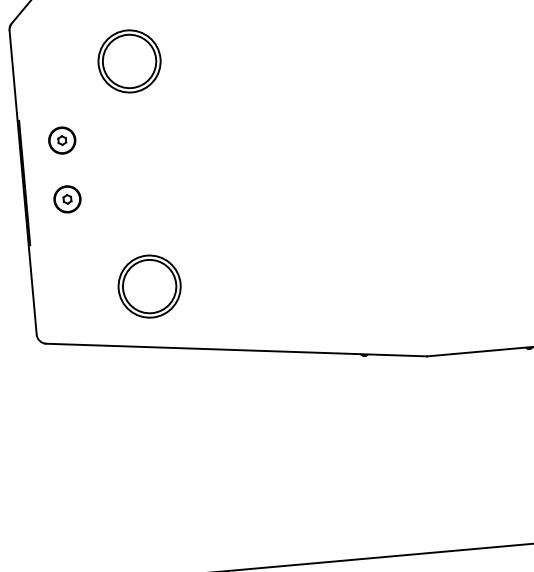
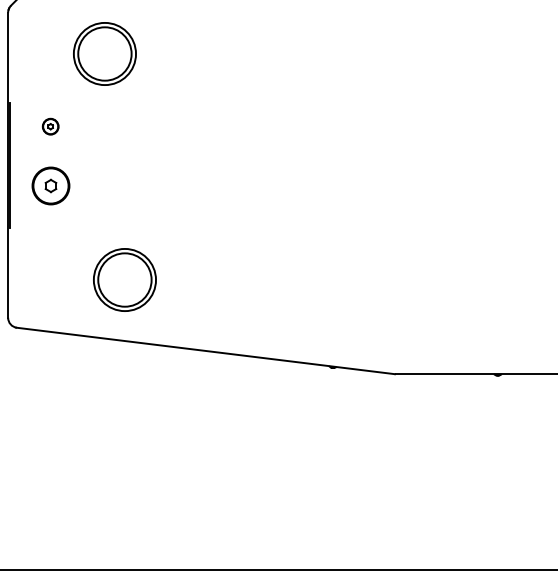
part: (129, 60) -> (104, 53), moved
part: (61, 140) -> (50, 126), size x0.6
part: (67, 199) -> (50, 185), size x1.4

